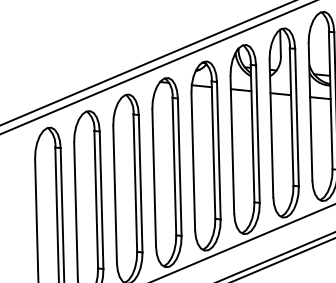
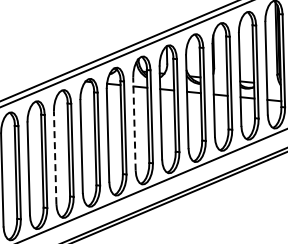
line: (232, 143) -> (134, 123), solid -> dashed
line: (115, 194) -> (55, 157), solid -> dashed

